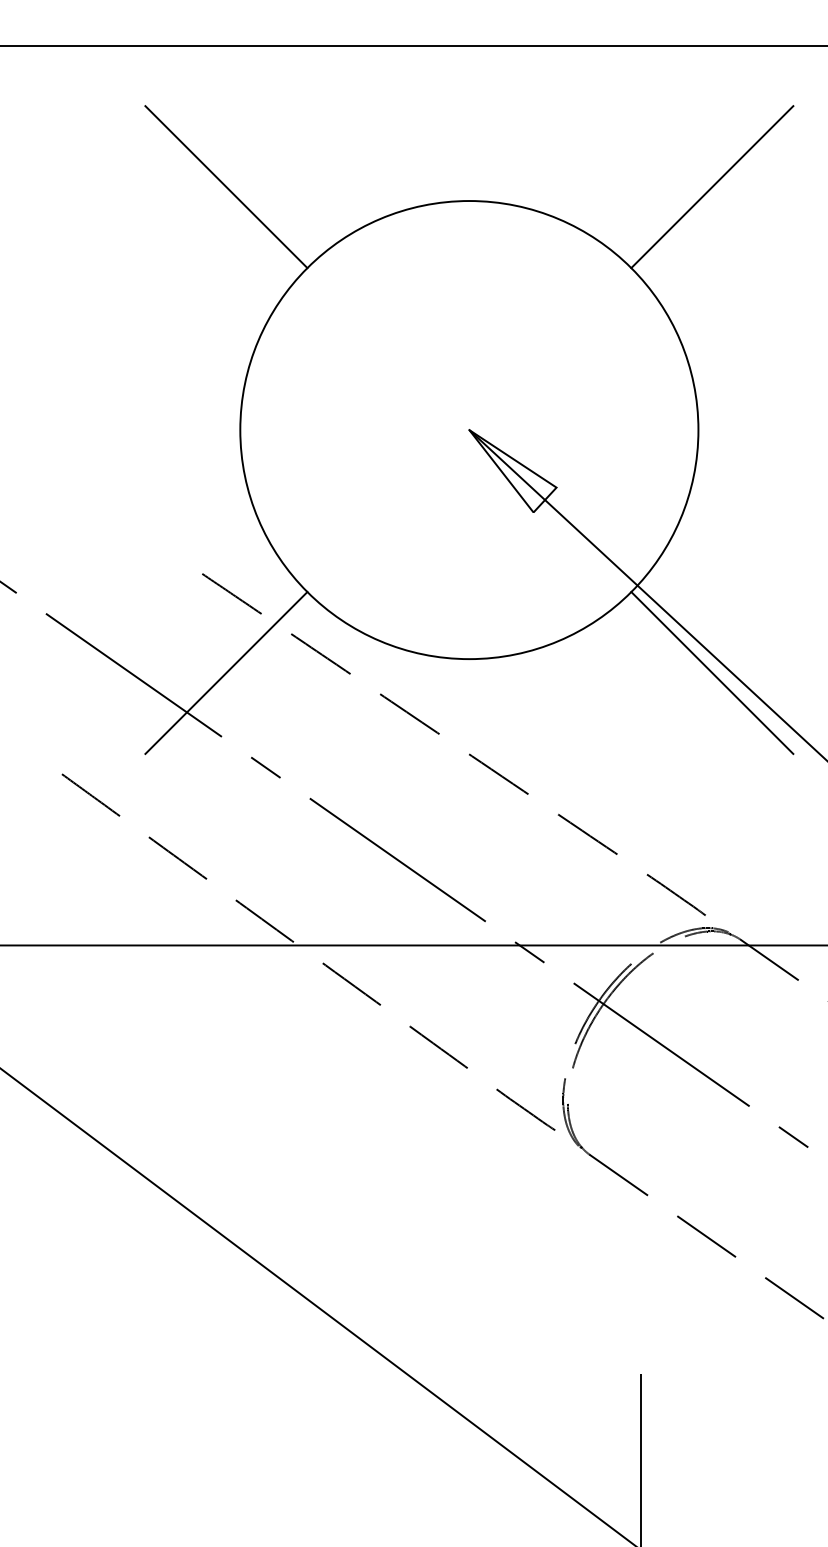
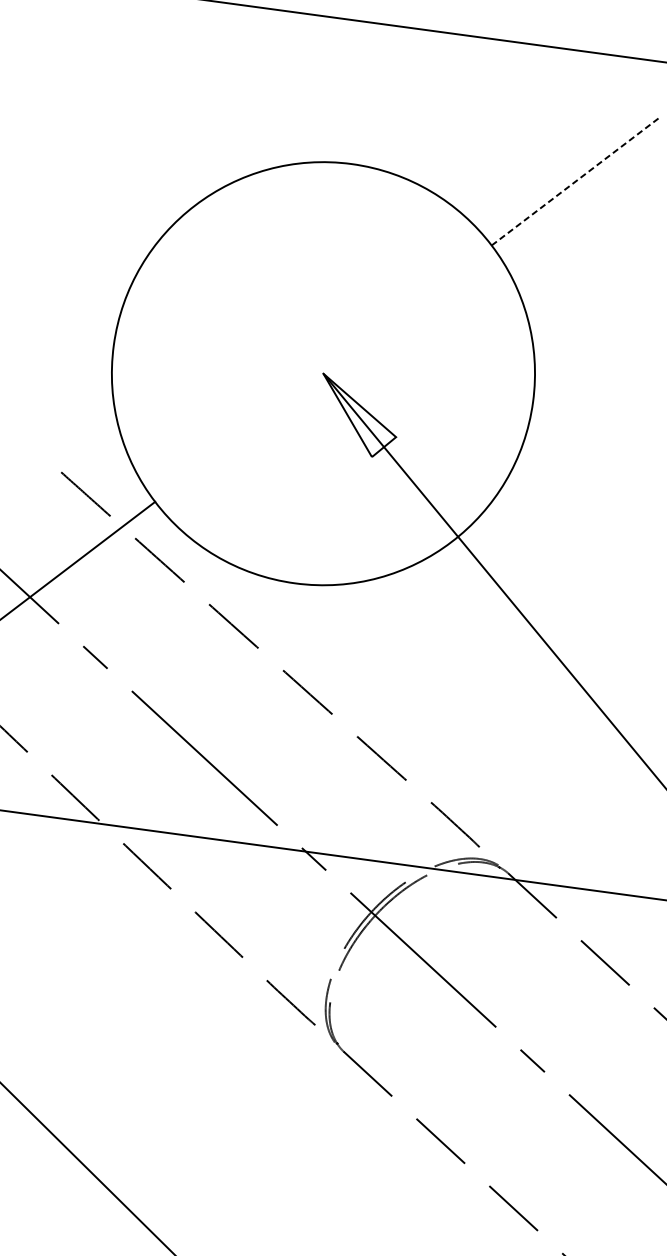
line: (226, 187) -> (131, 121), removed
line: (712, 187) -> (575, 181), solid -> dashed
line: (712, 672) -> (515, 625), removed

